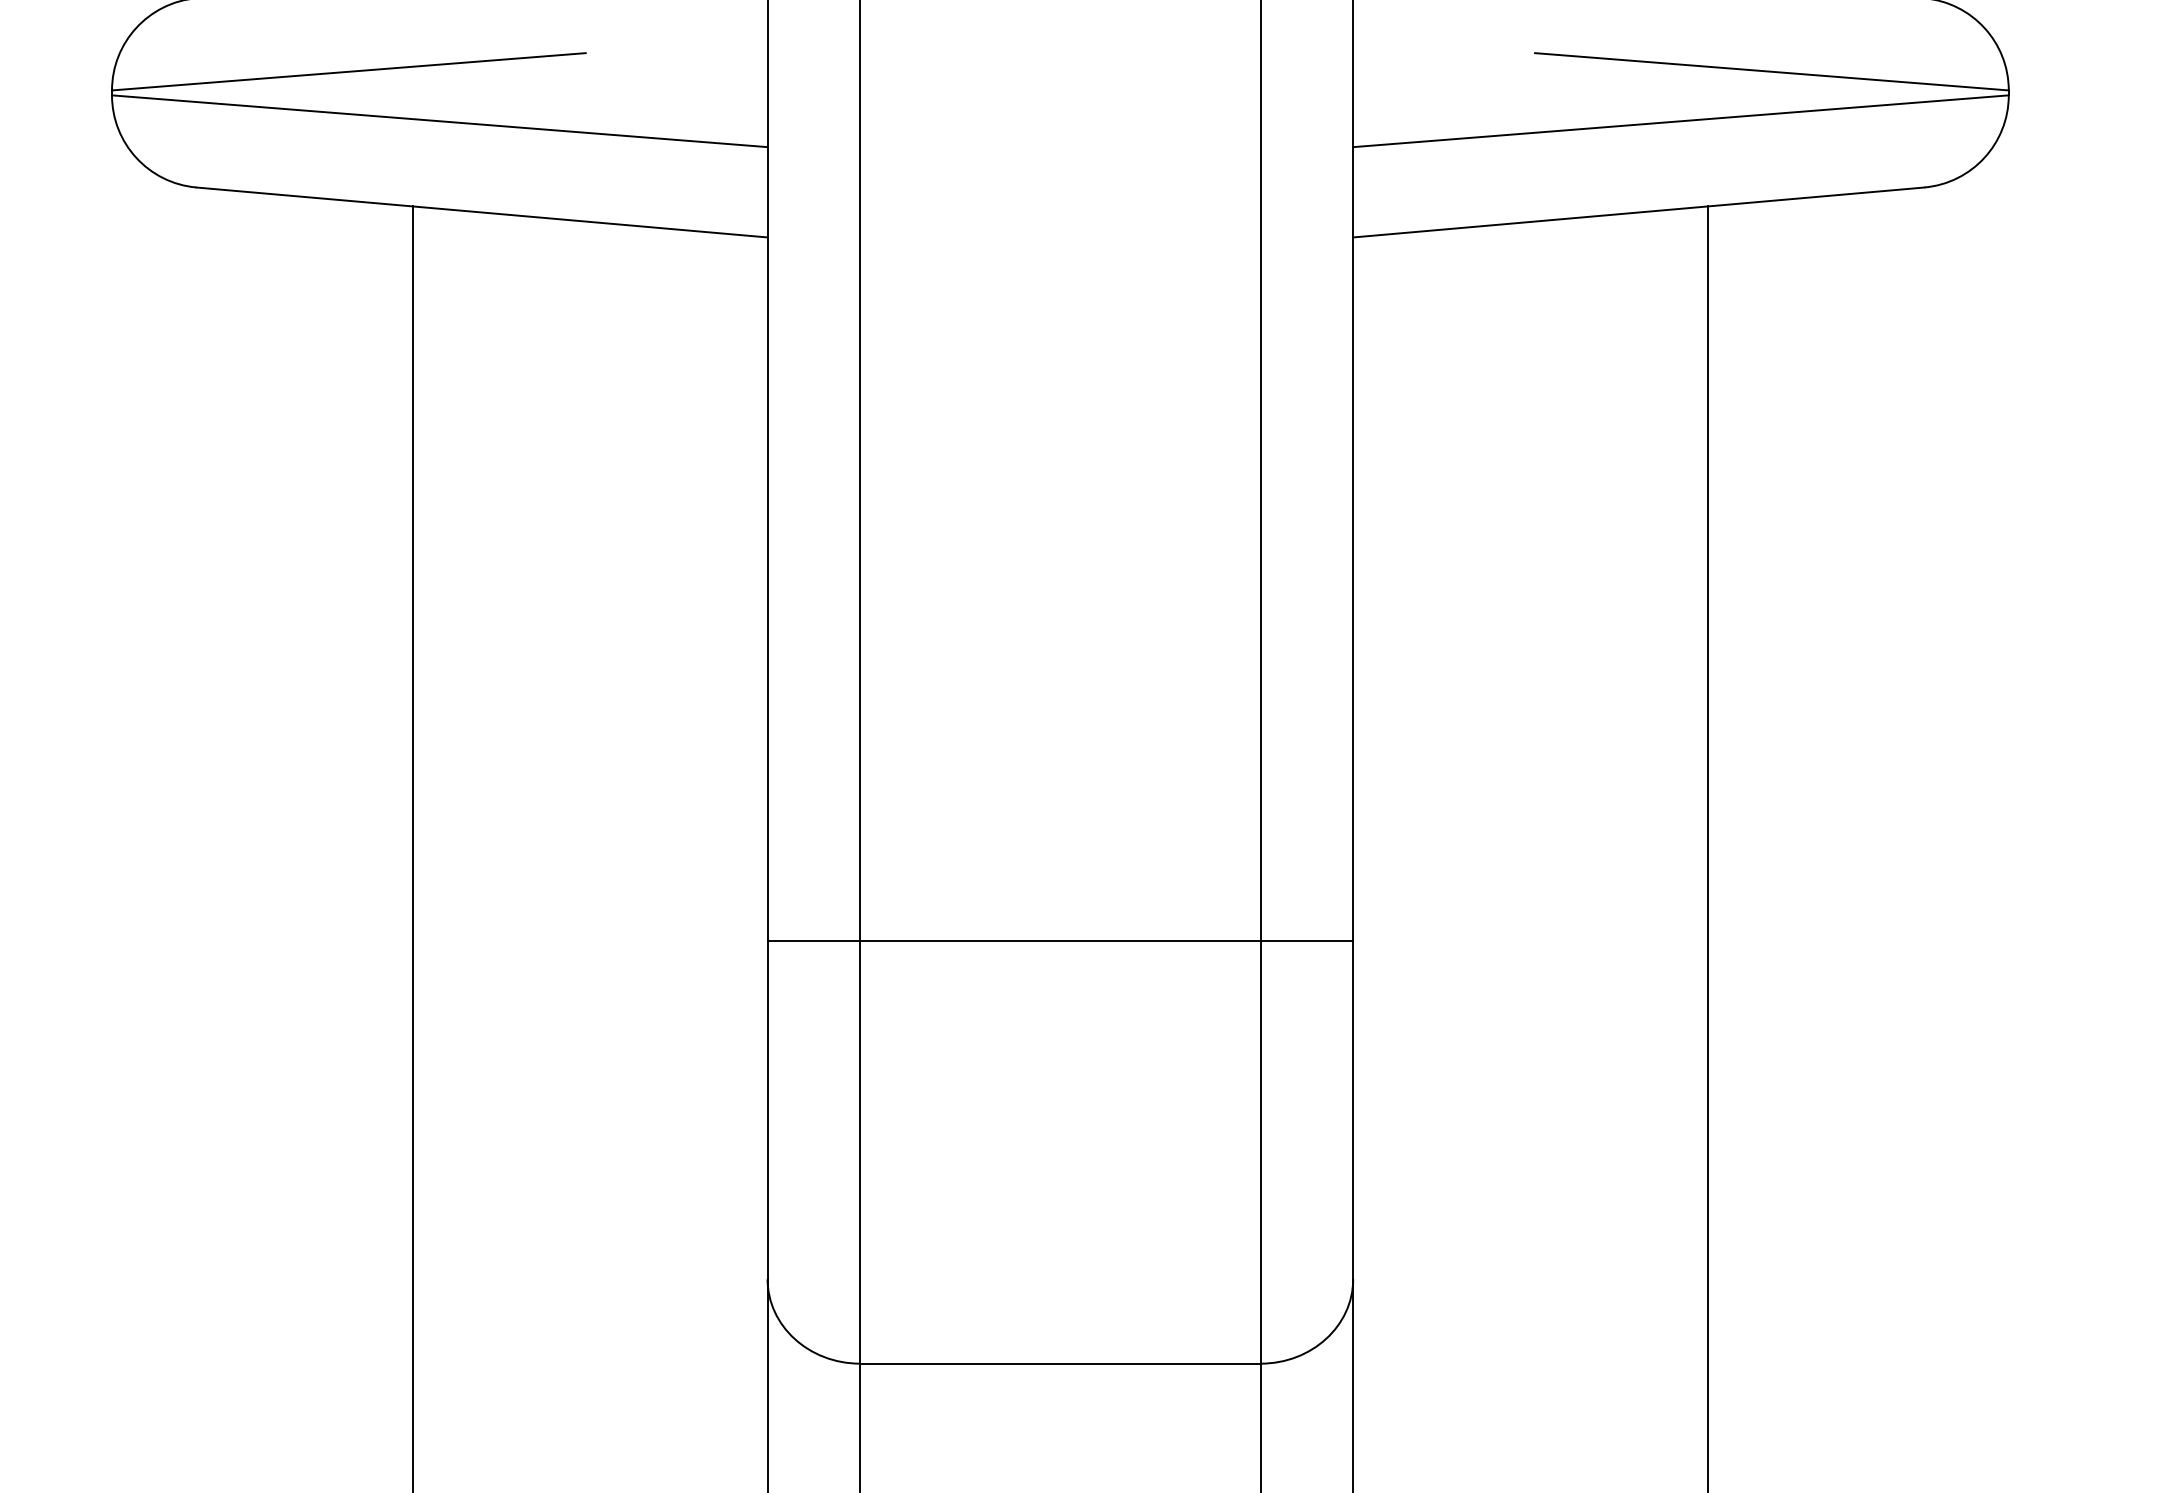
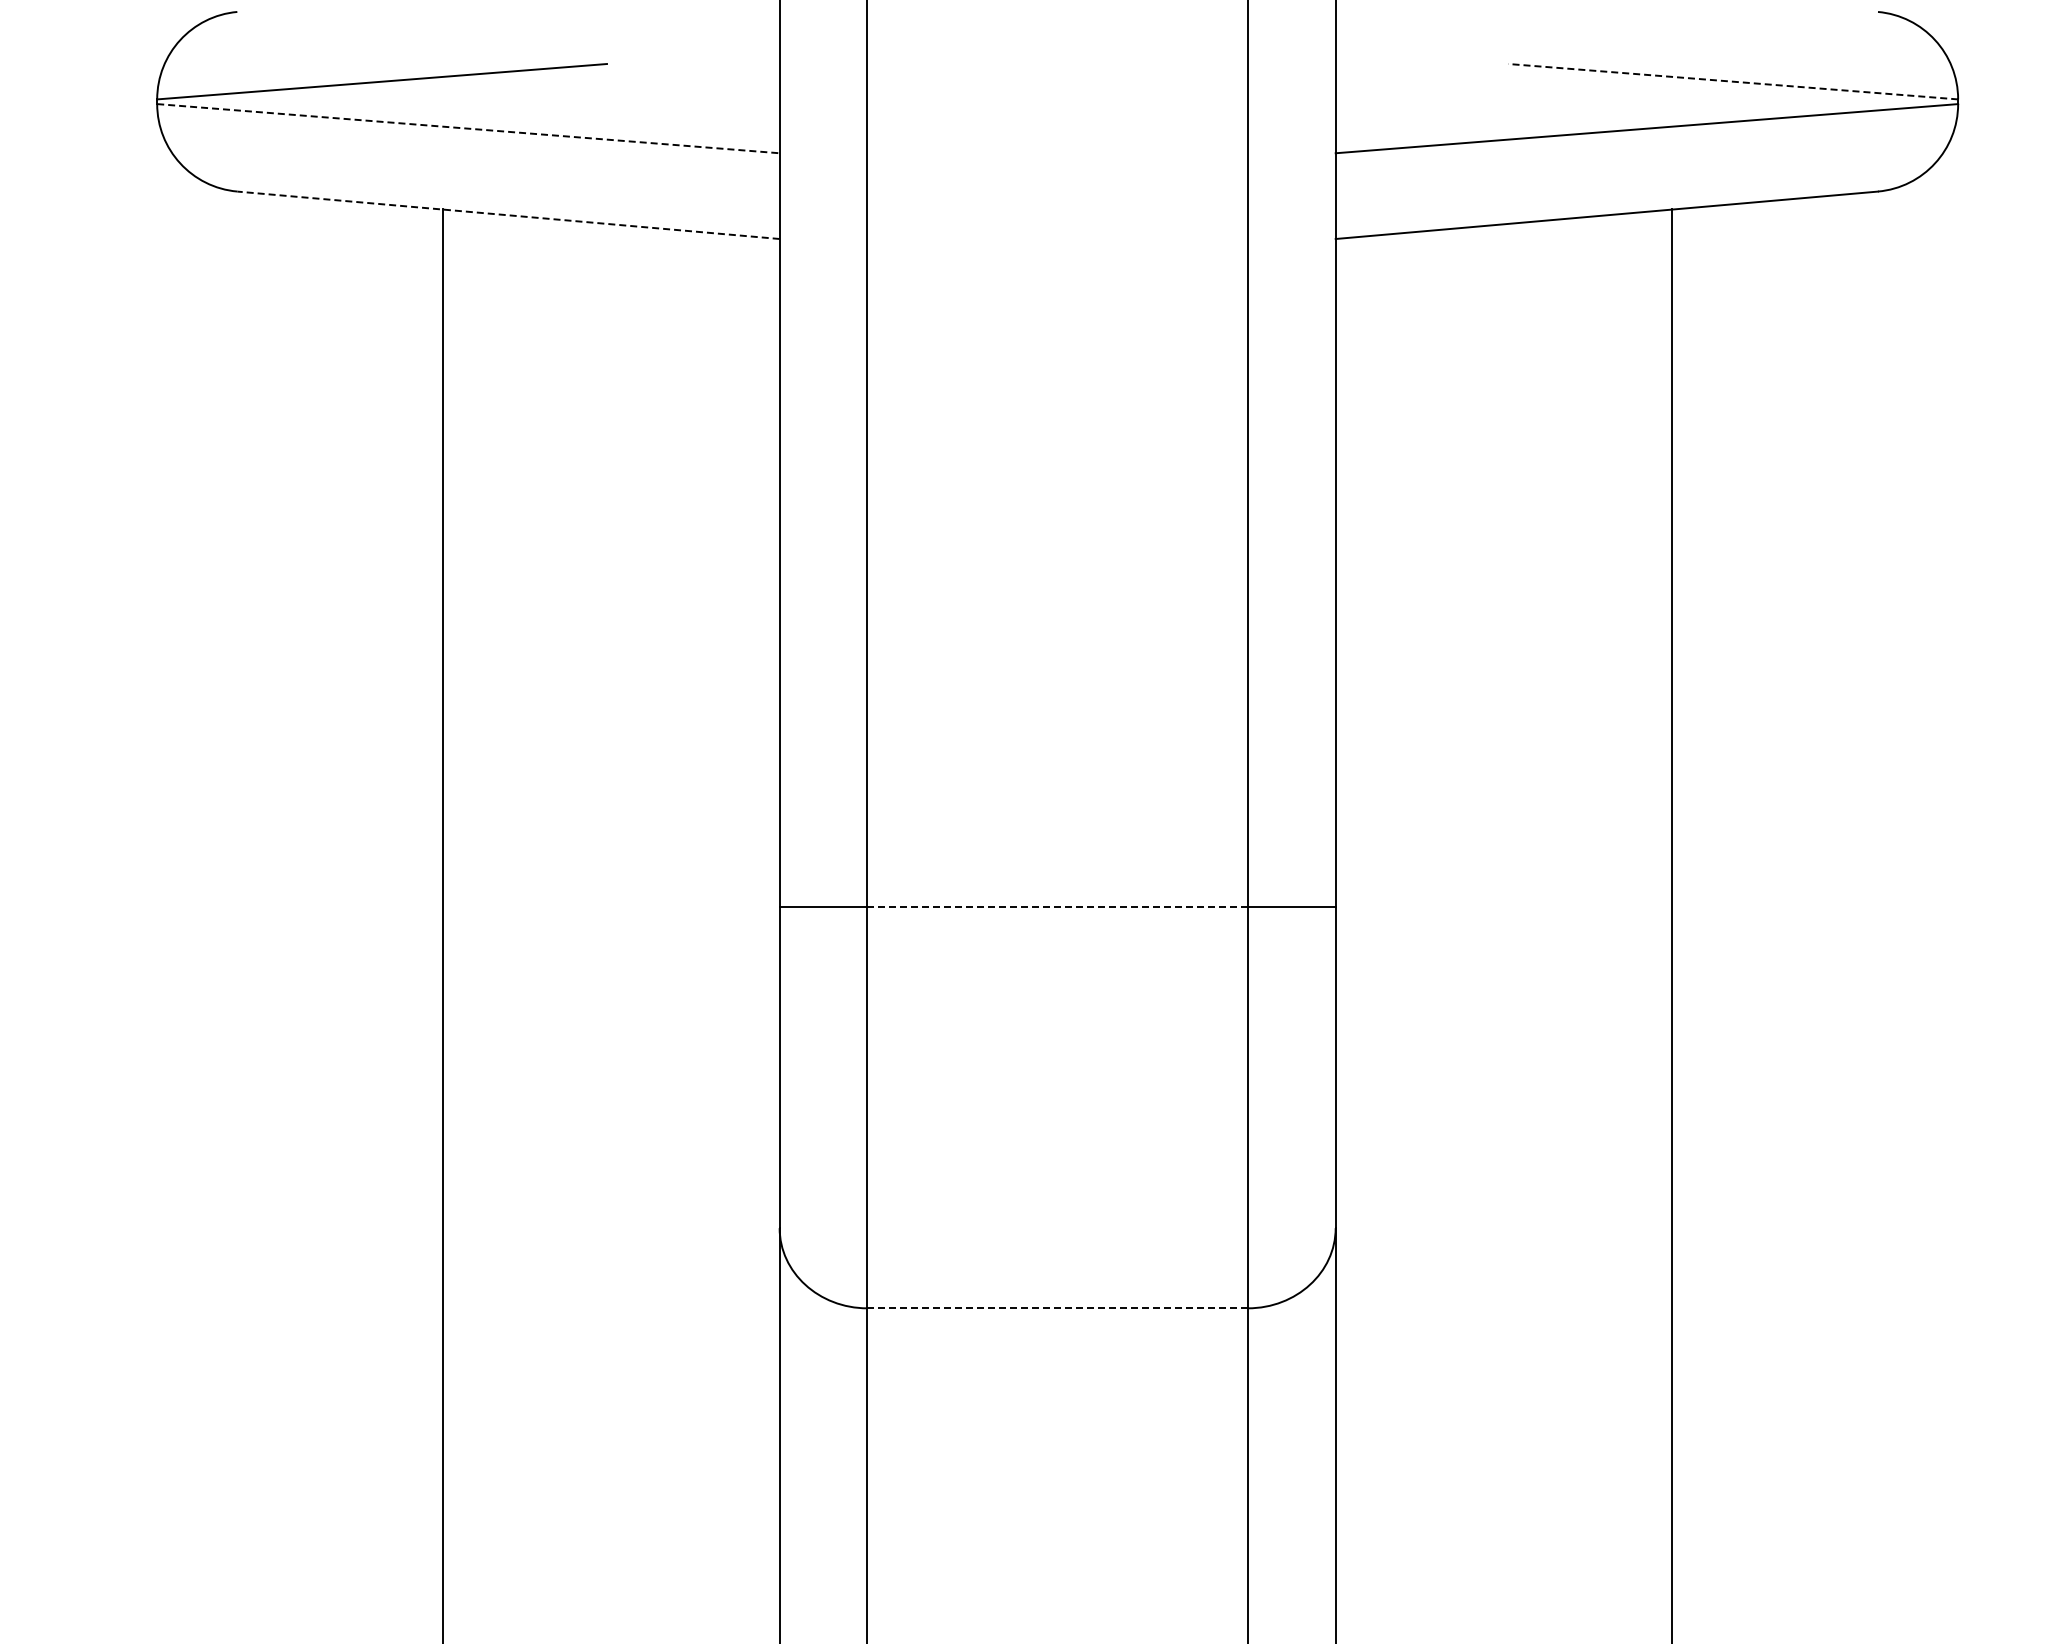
line: (1772, 71) -> (1733, 81), solid -> dashed
line: (439, 121) -> (468, 128), solid -> dashed
line: (482, 212) -> (508, 215), solid -> dashed
line: (1060, 941) -> (1057, 907), solid -> dashed
line: (1061, 1363) -> (1058, 1308), solid -> dashed

